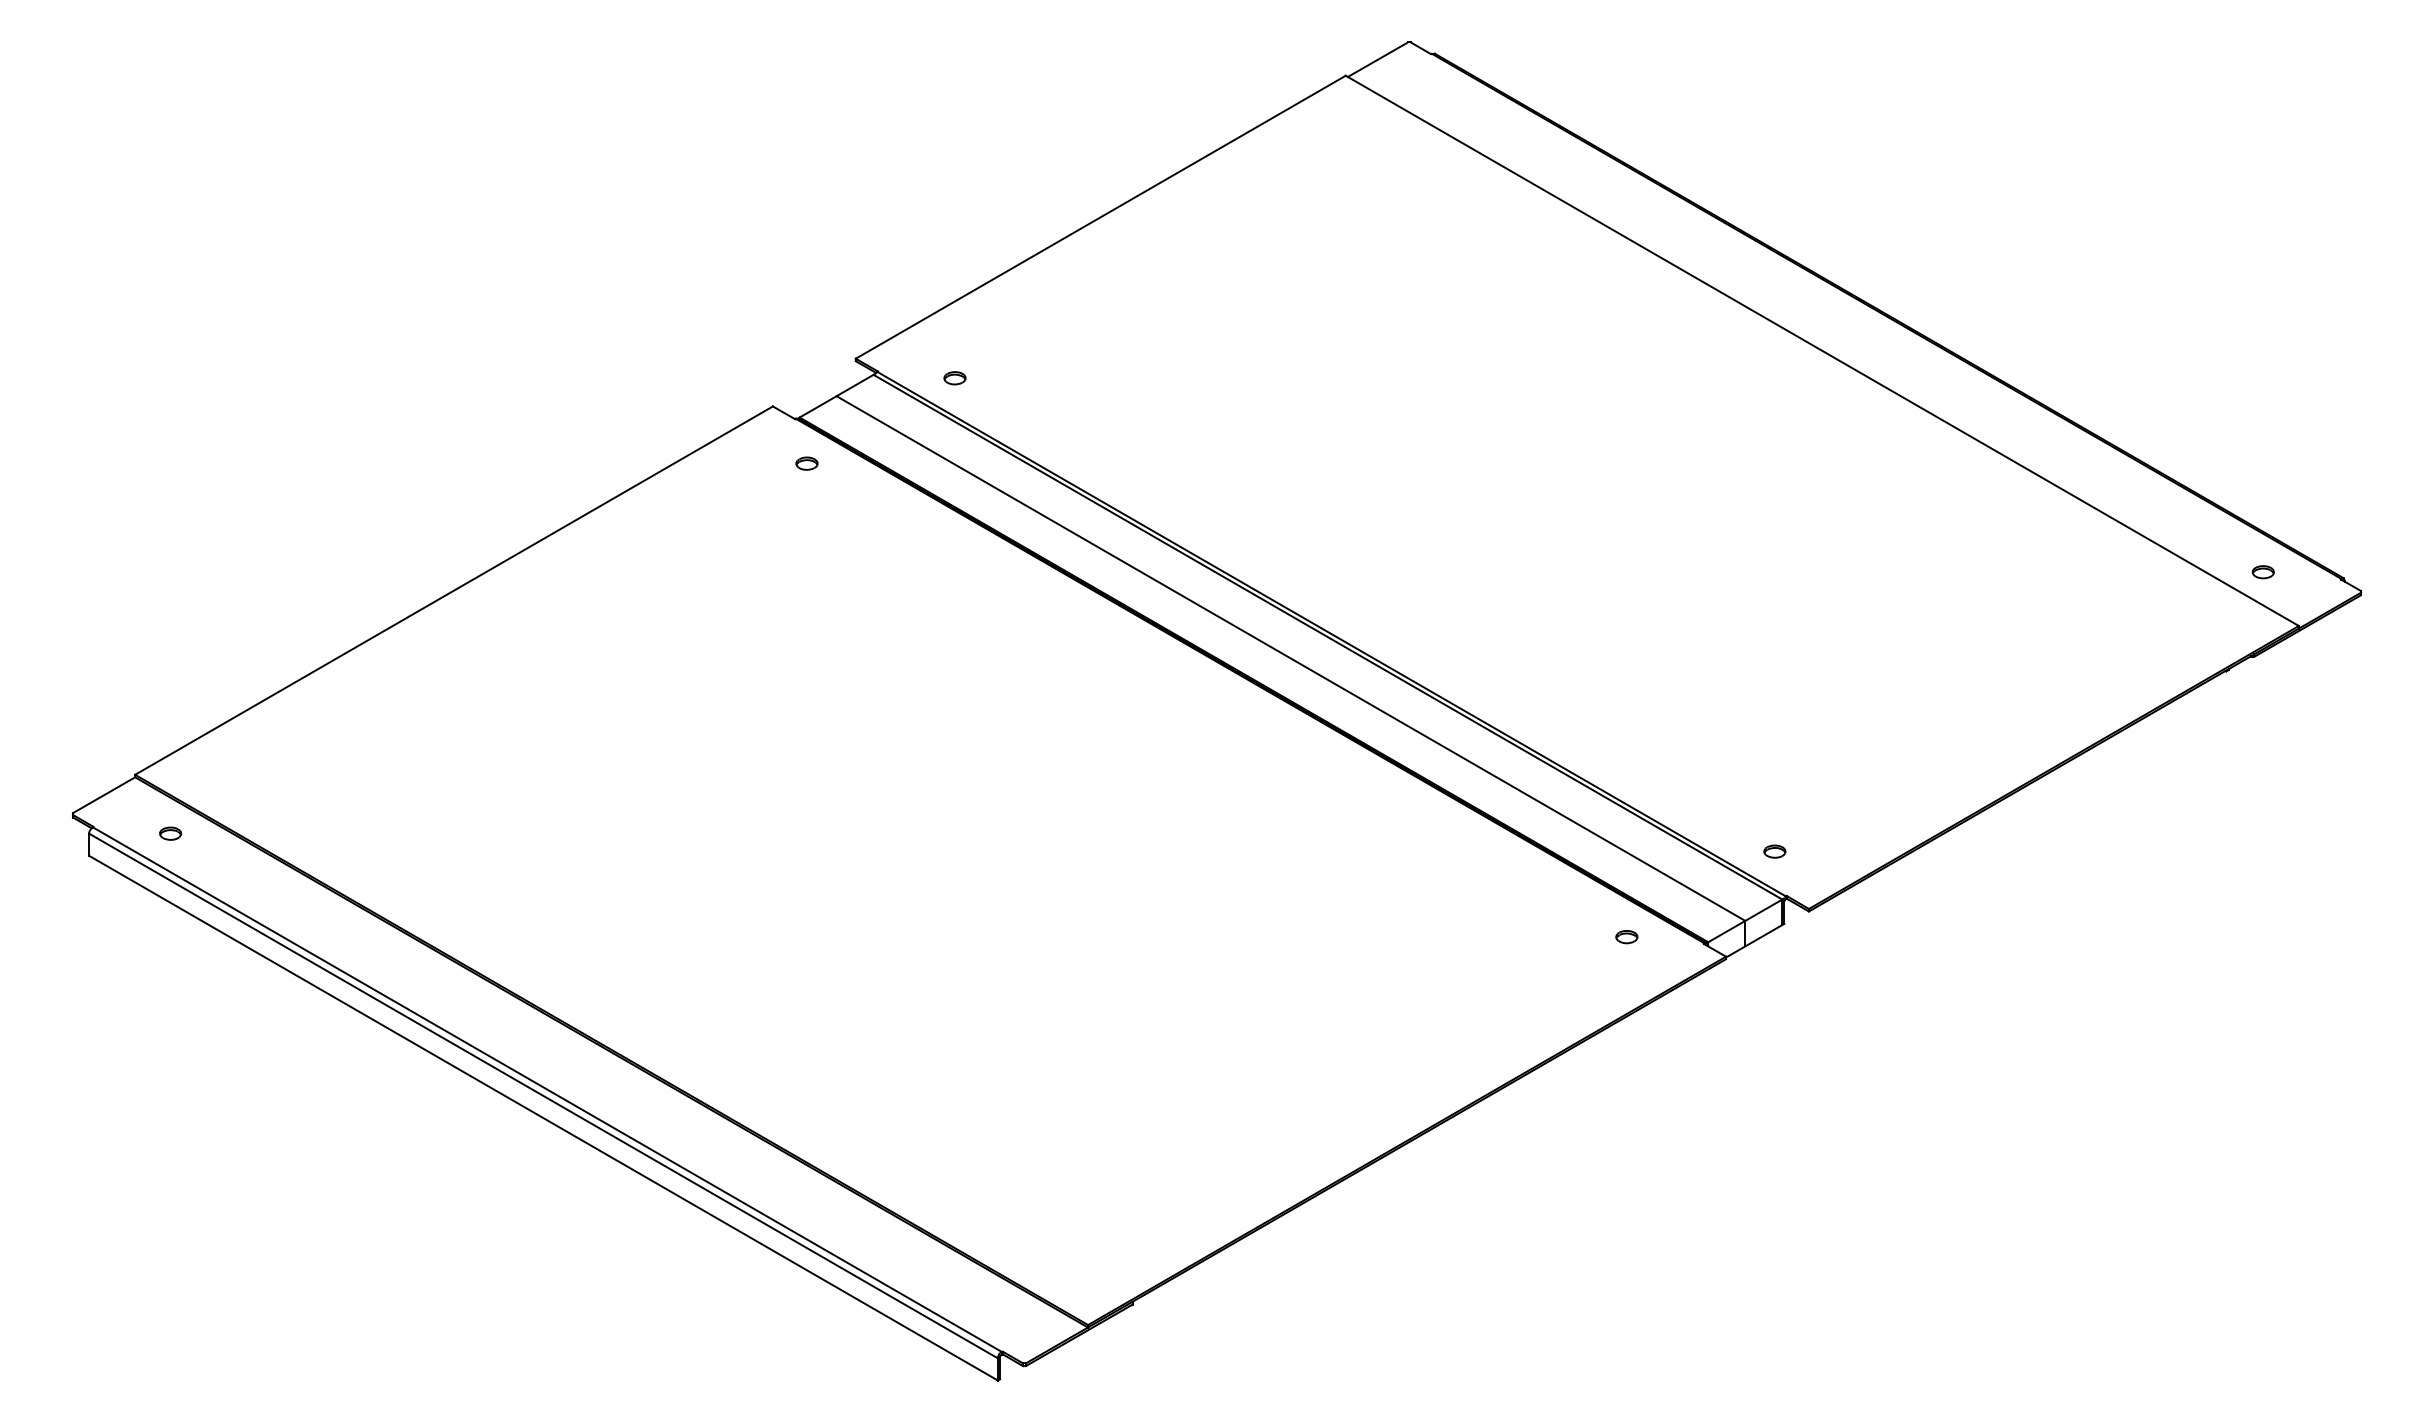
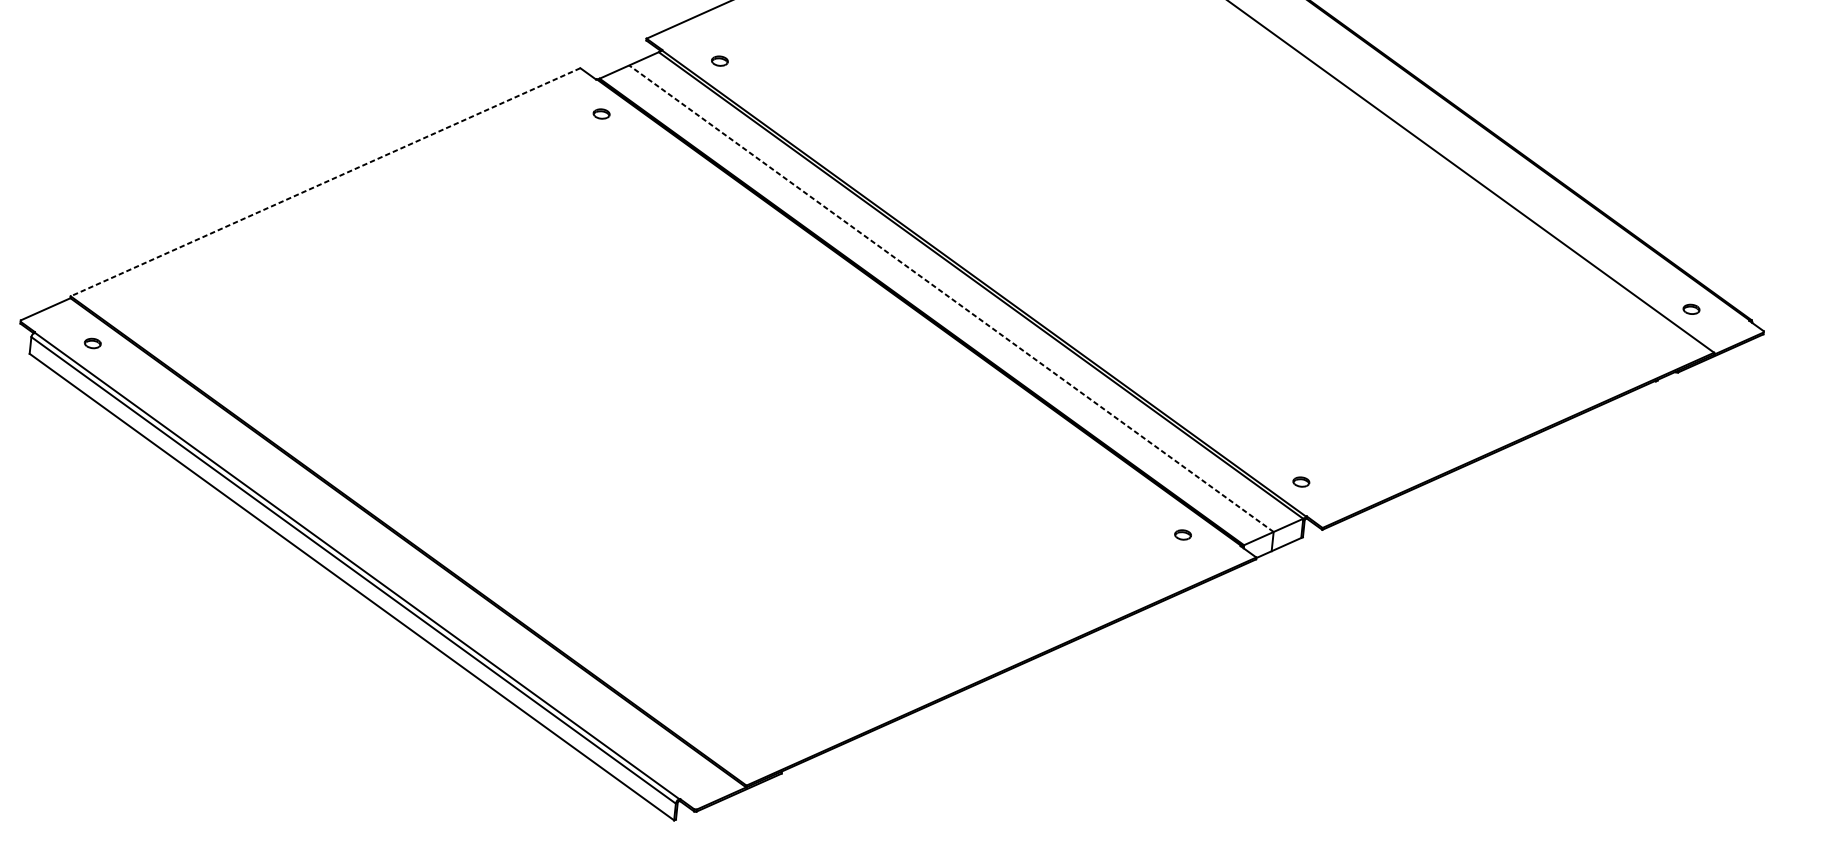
line: (453, 590) -> (325, 182), solid -> dashed
line: (1290, 658) -> (951, 298), solid -> dashed

